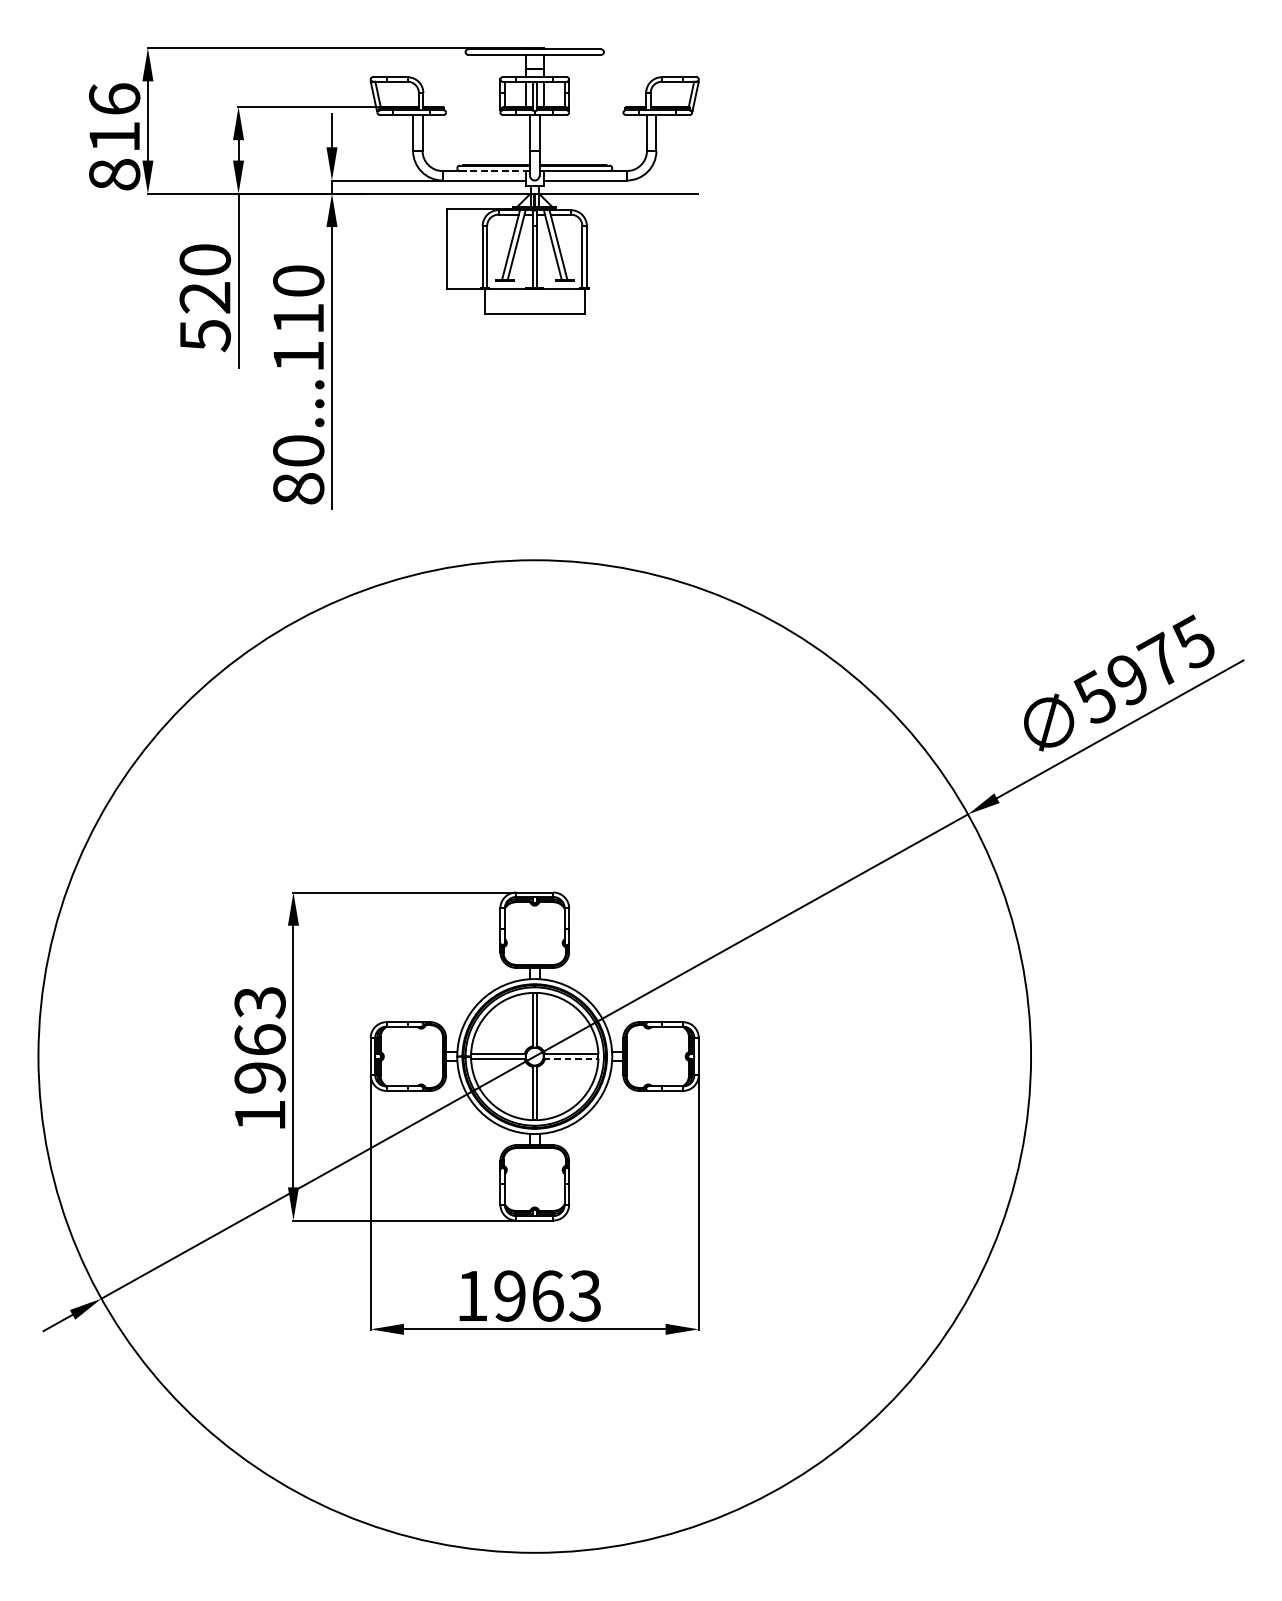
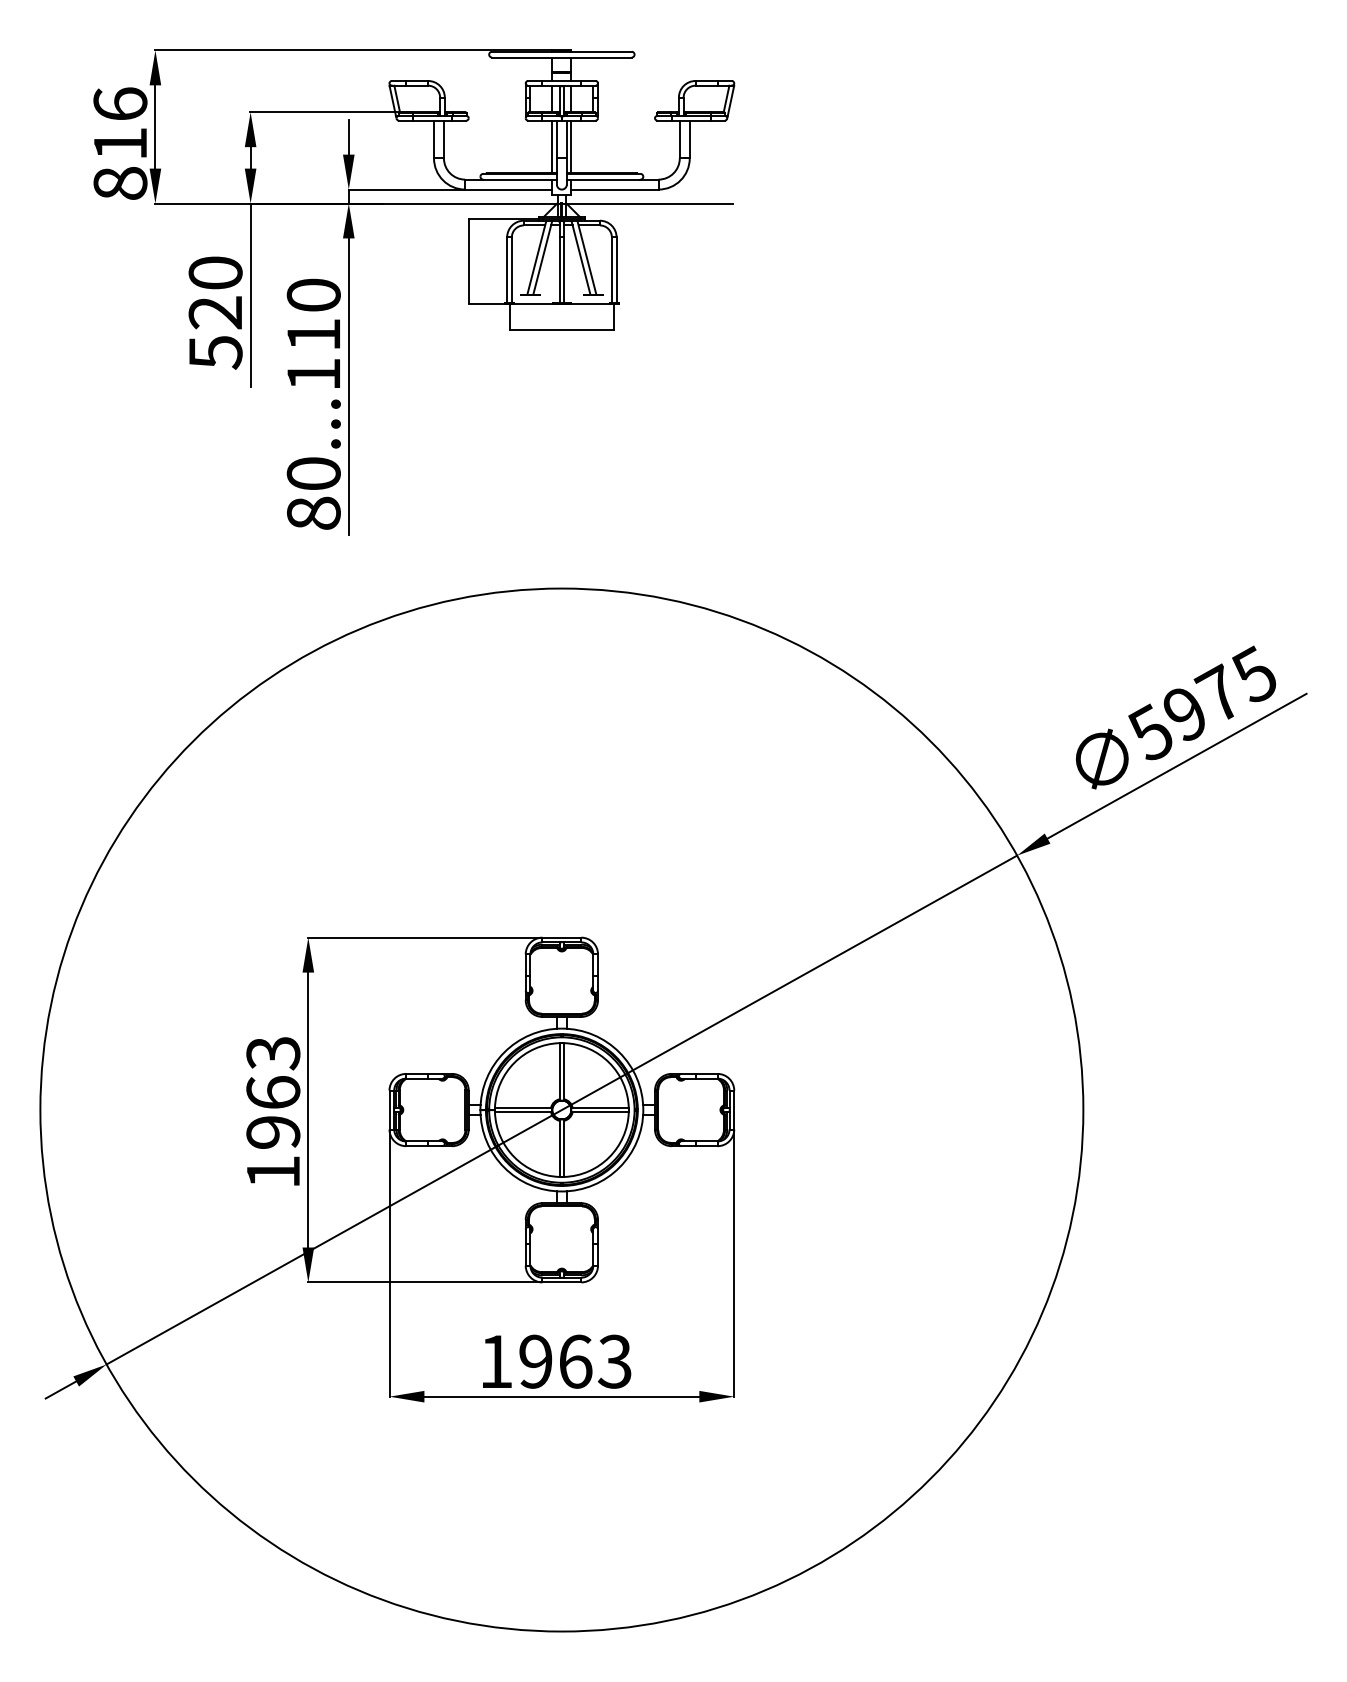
line: (525, 139) -> (552, 146), added
line: (543, 139) -> (571, 146), added
line: (495, 170) -> (520, 179), dashed -> solid
line: (571, 1058) -> (600, 1112), dashed -> solid

